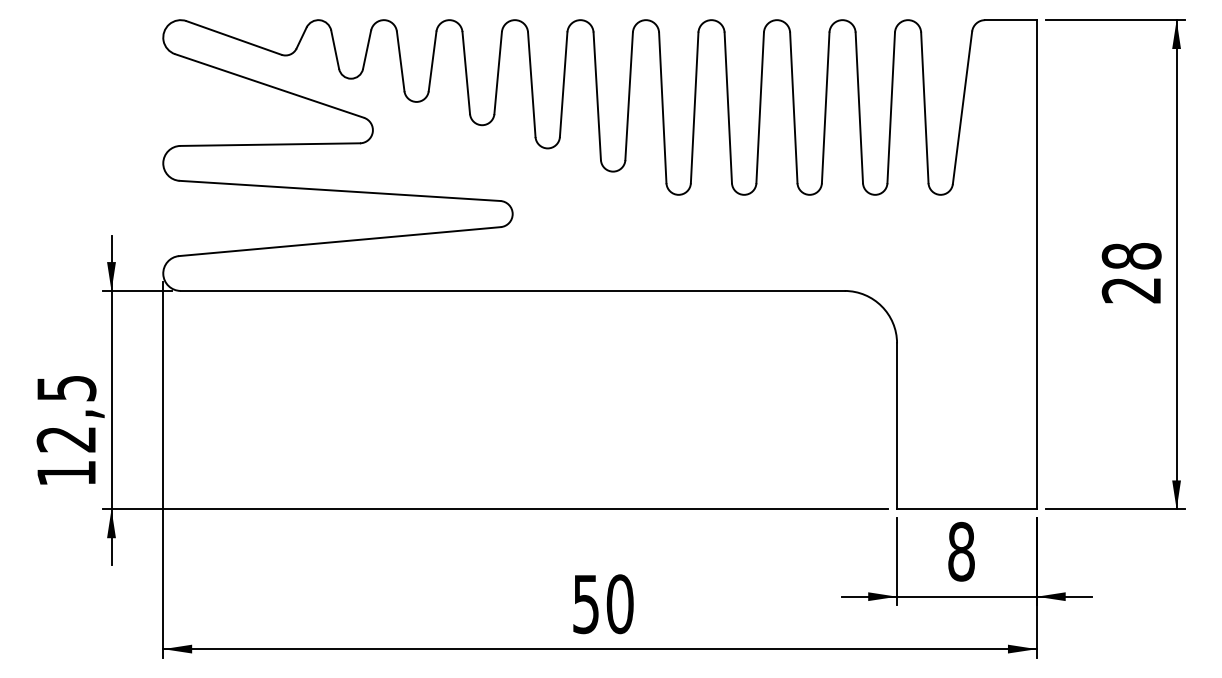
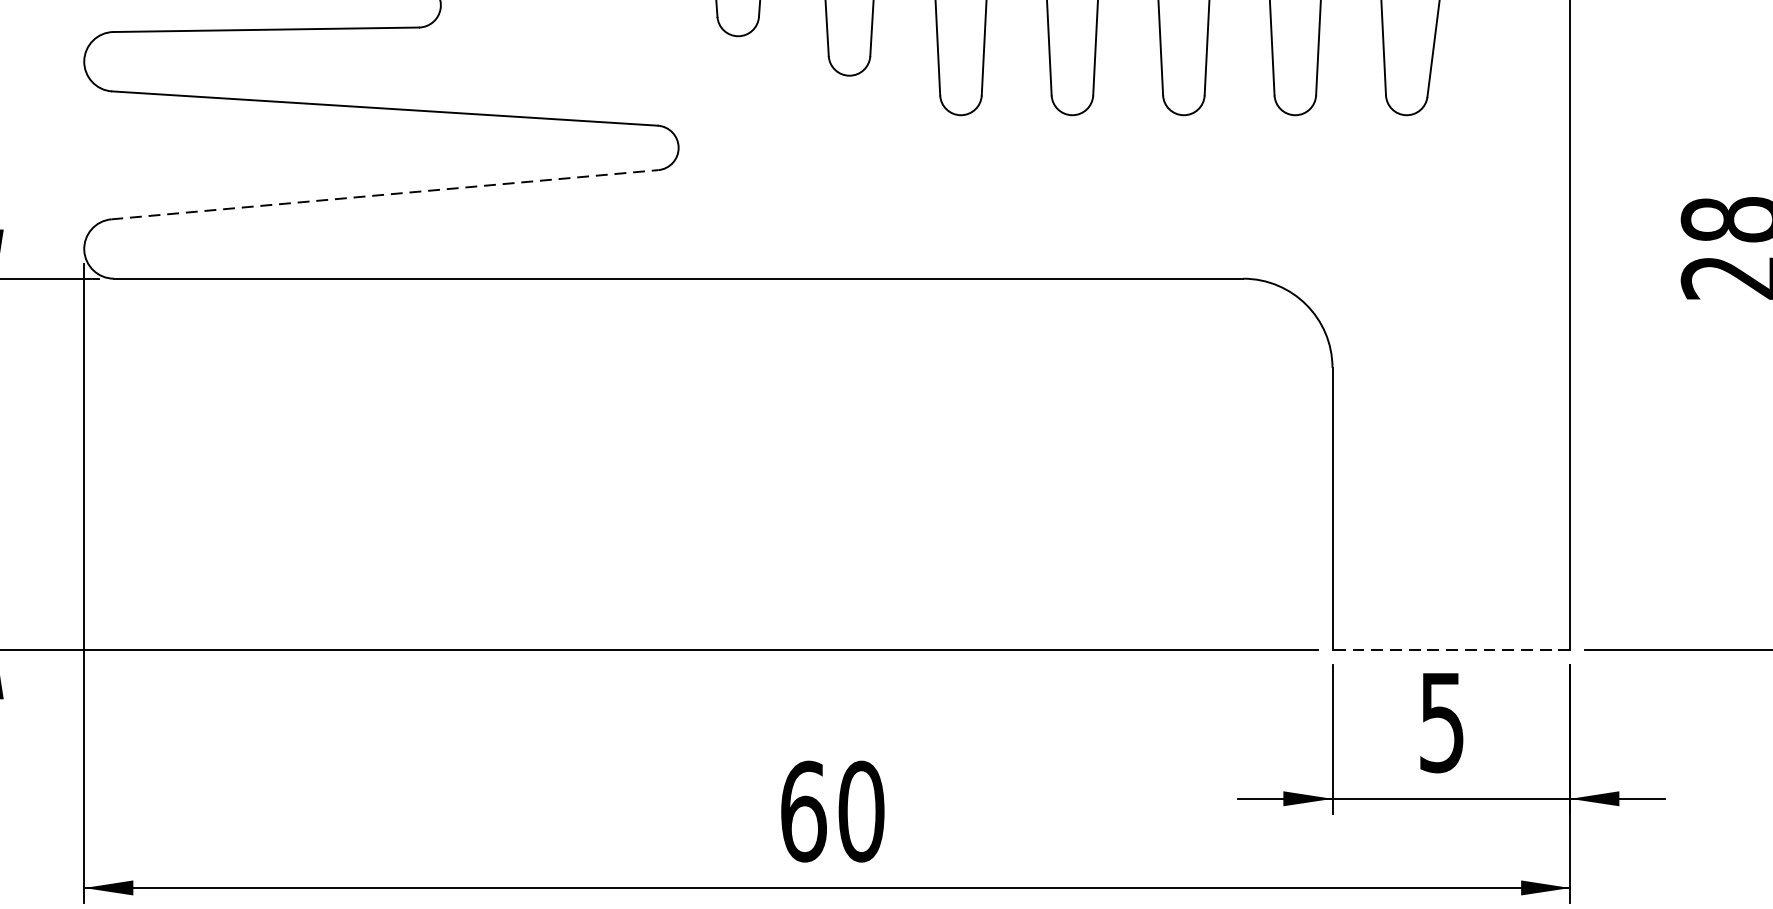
line: (340, 241) -> (385, 194), solid -> dashed
line: (966, 509) -> (1450, 650), solid -> dashed
text: (961, 551) -> (1442, 721), 8 -> 5
text: (586, 604) -> (804, 812), 50 -> 60

